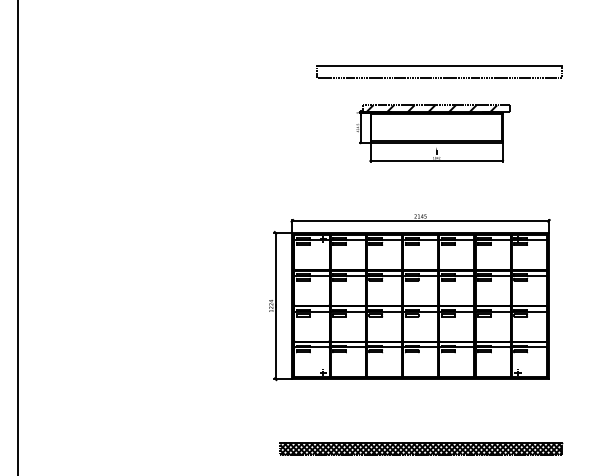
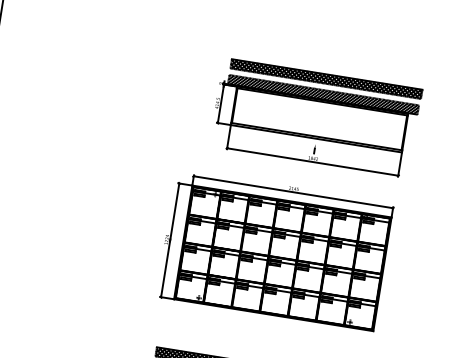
hatch: (439, 72) -> (326, 79), added
part: (433, 133) -> (314, 125), size x1.67

